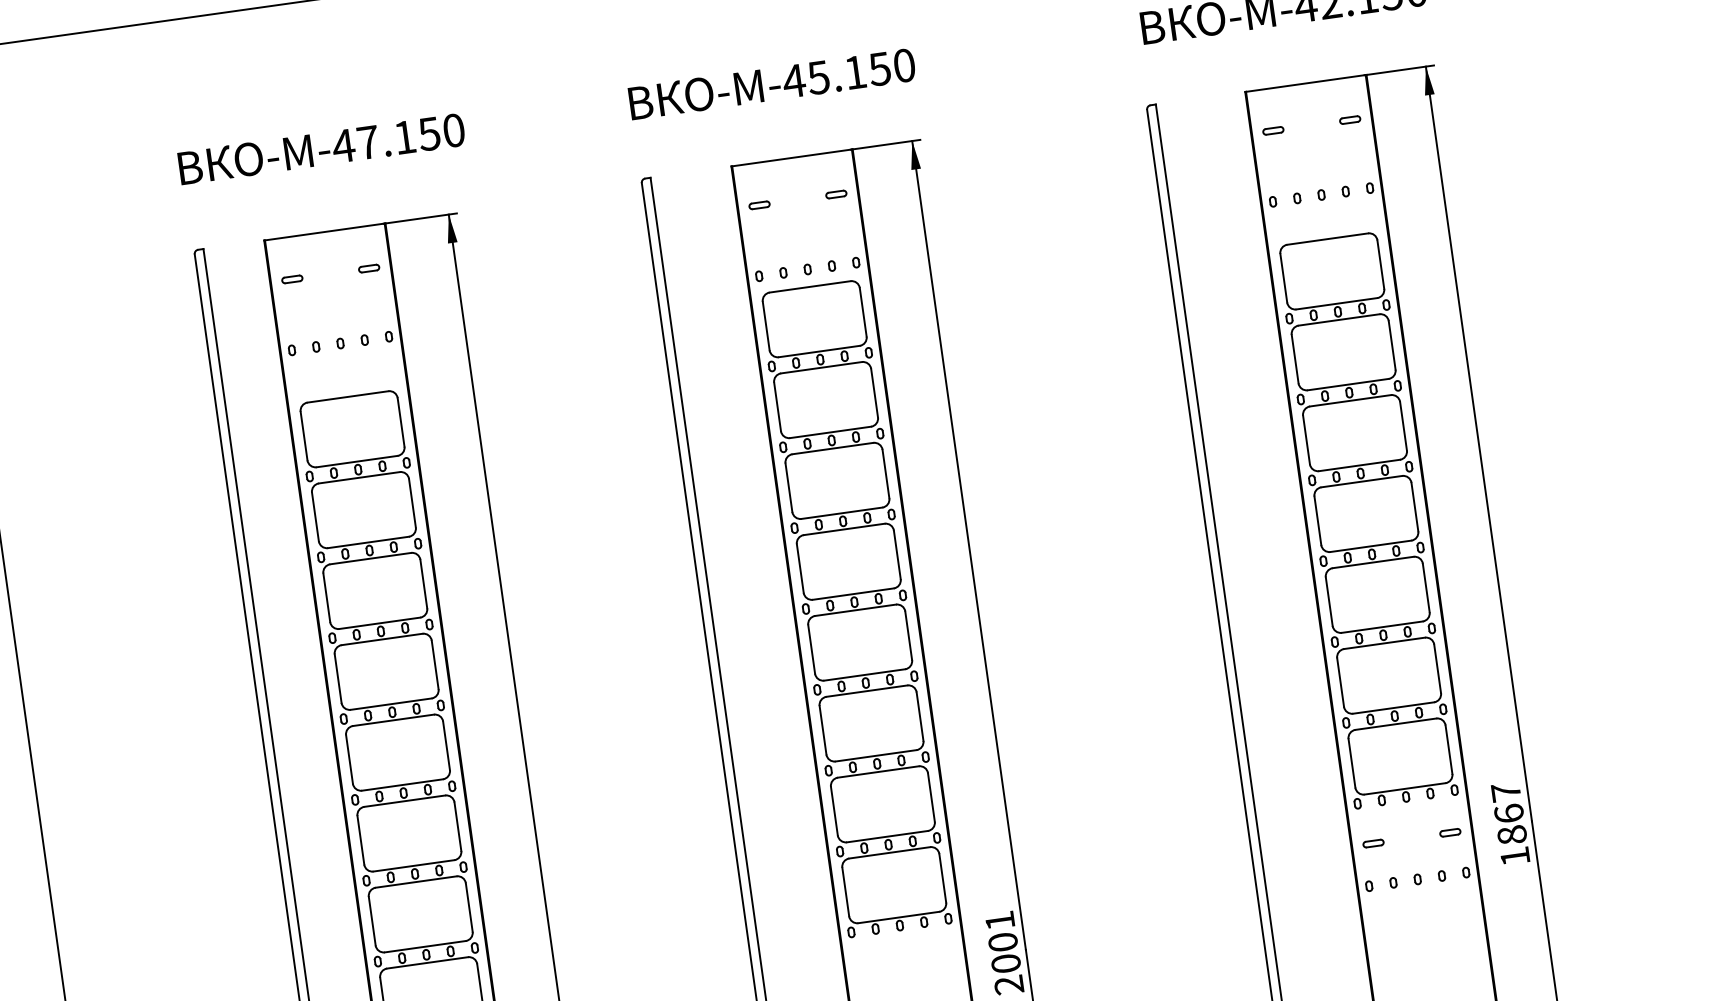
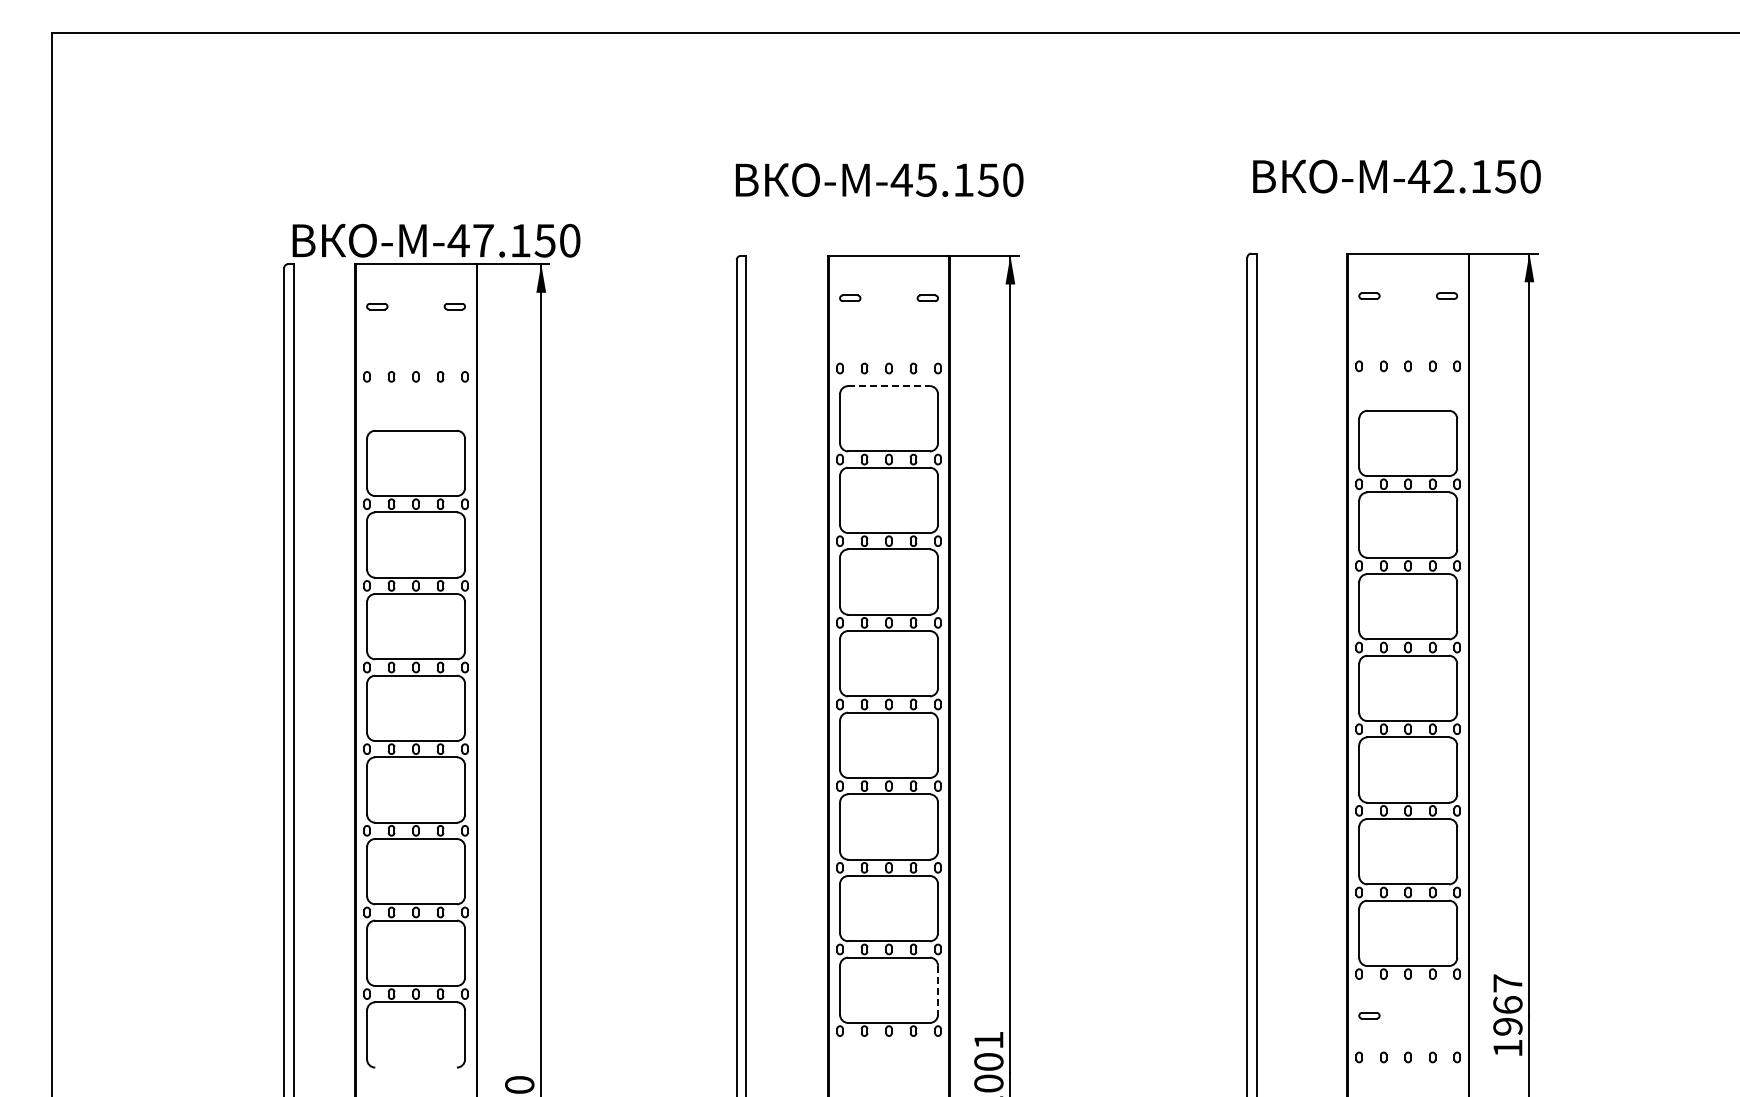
text: (321, 148) -> (436, 240), moved
line: (810, 287) -> (889, 386), solid -> dashed
part: (1450, 832) -> (1447, 1015), removed
text: (1511, 834) -> (1507, 1026), 1867 -> 1967
line: (943, 878) -> (938, 990), solid -> dashed

